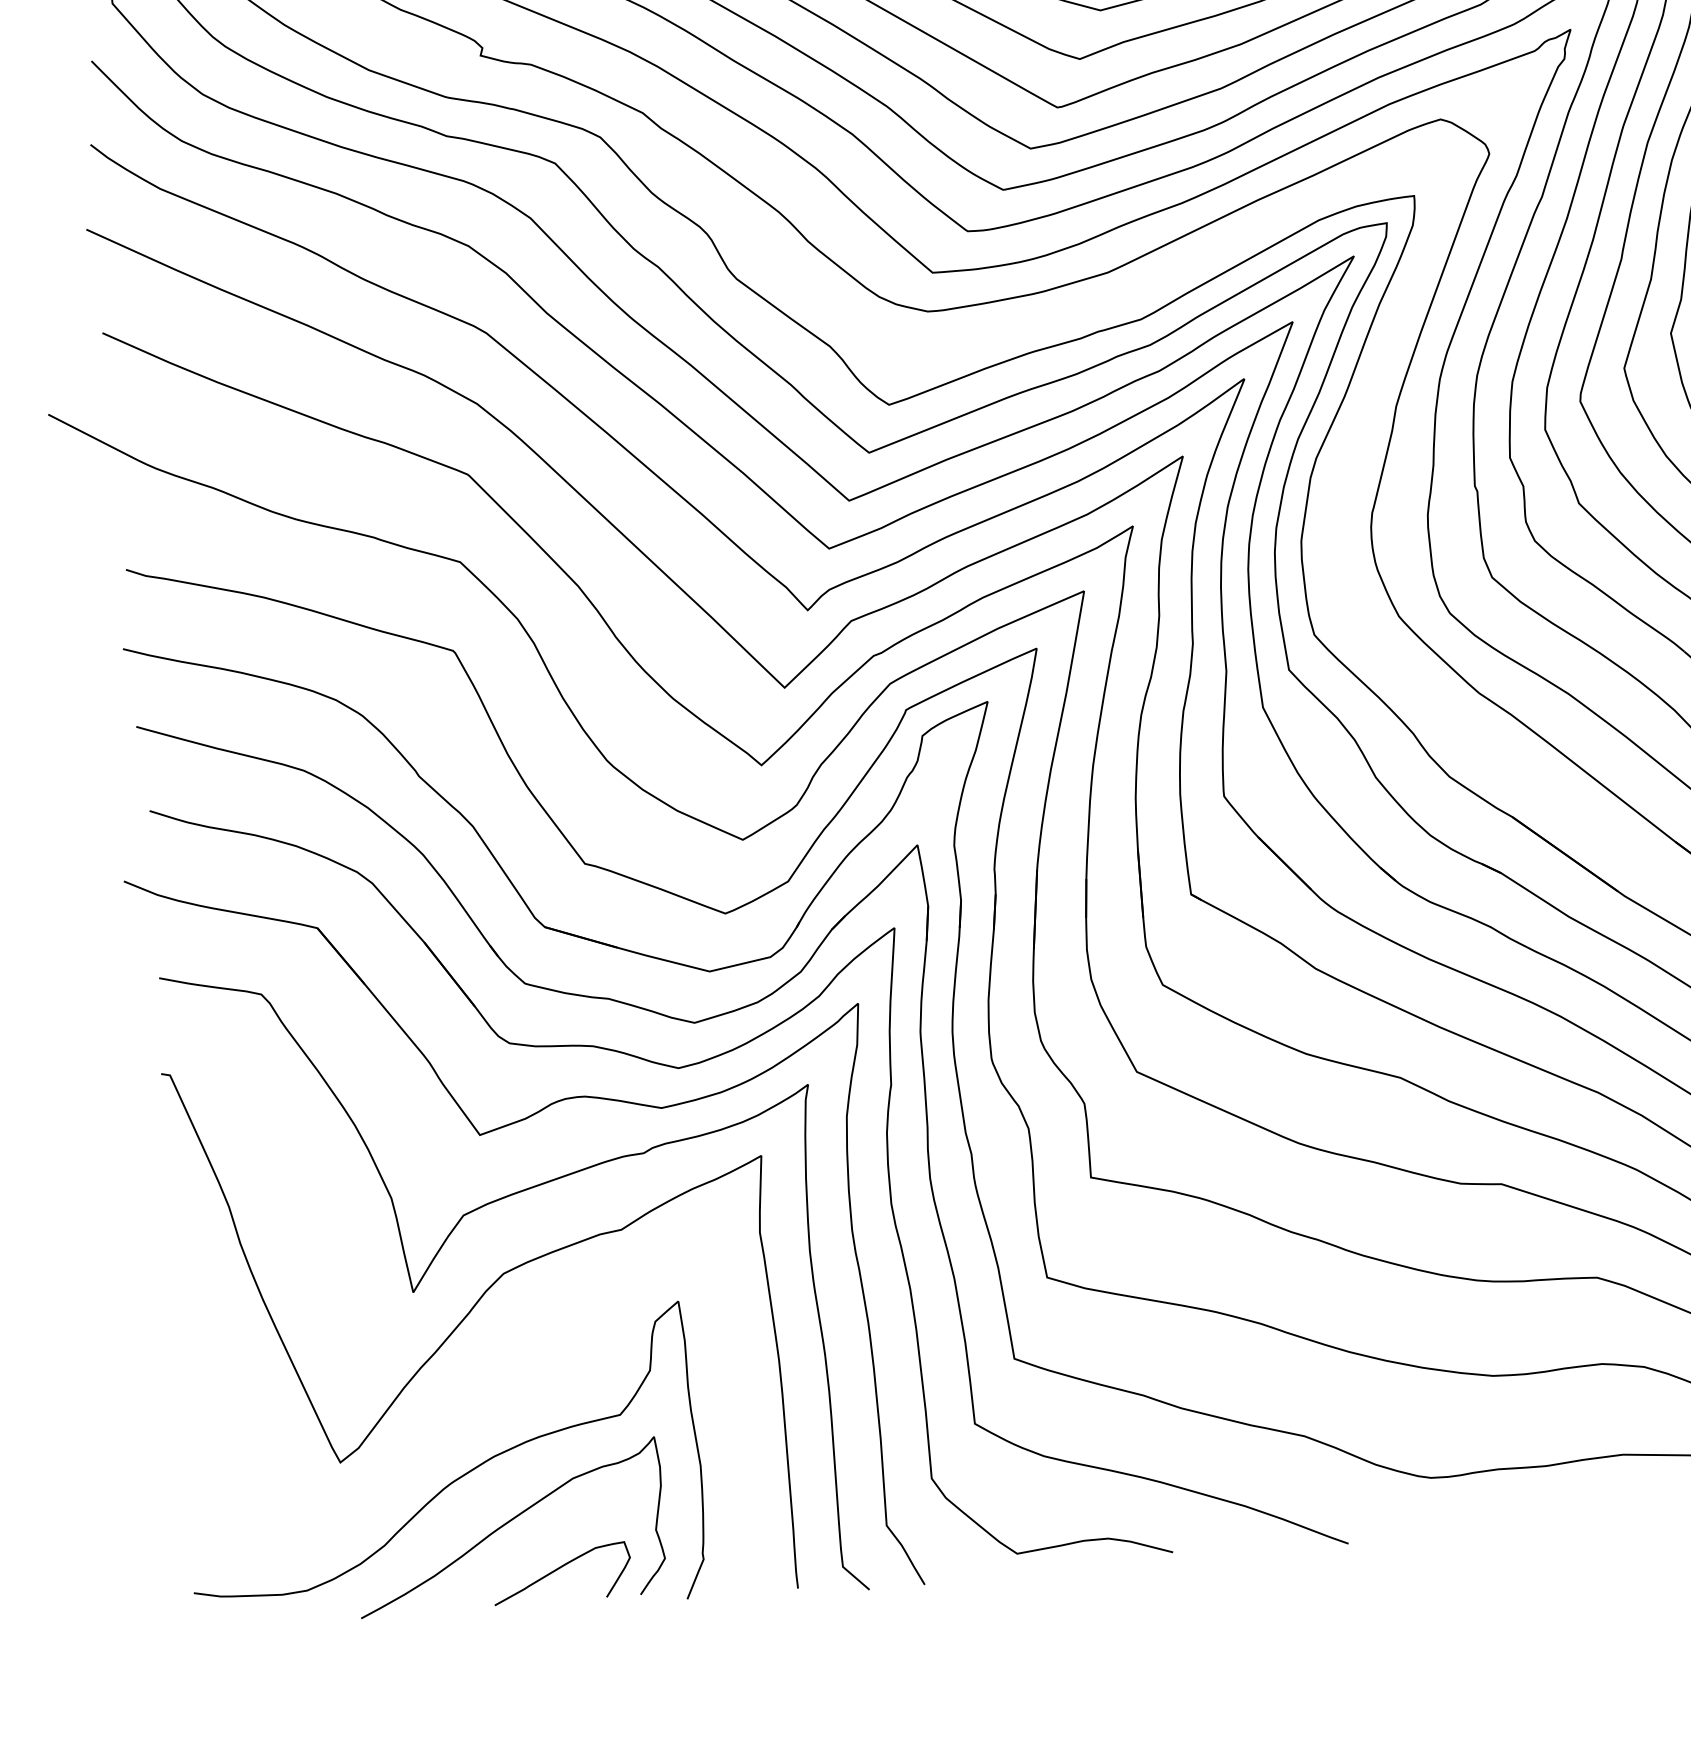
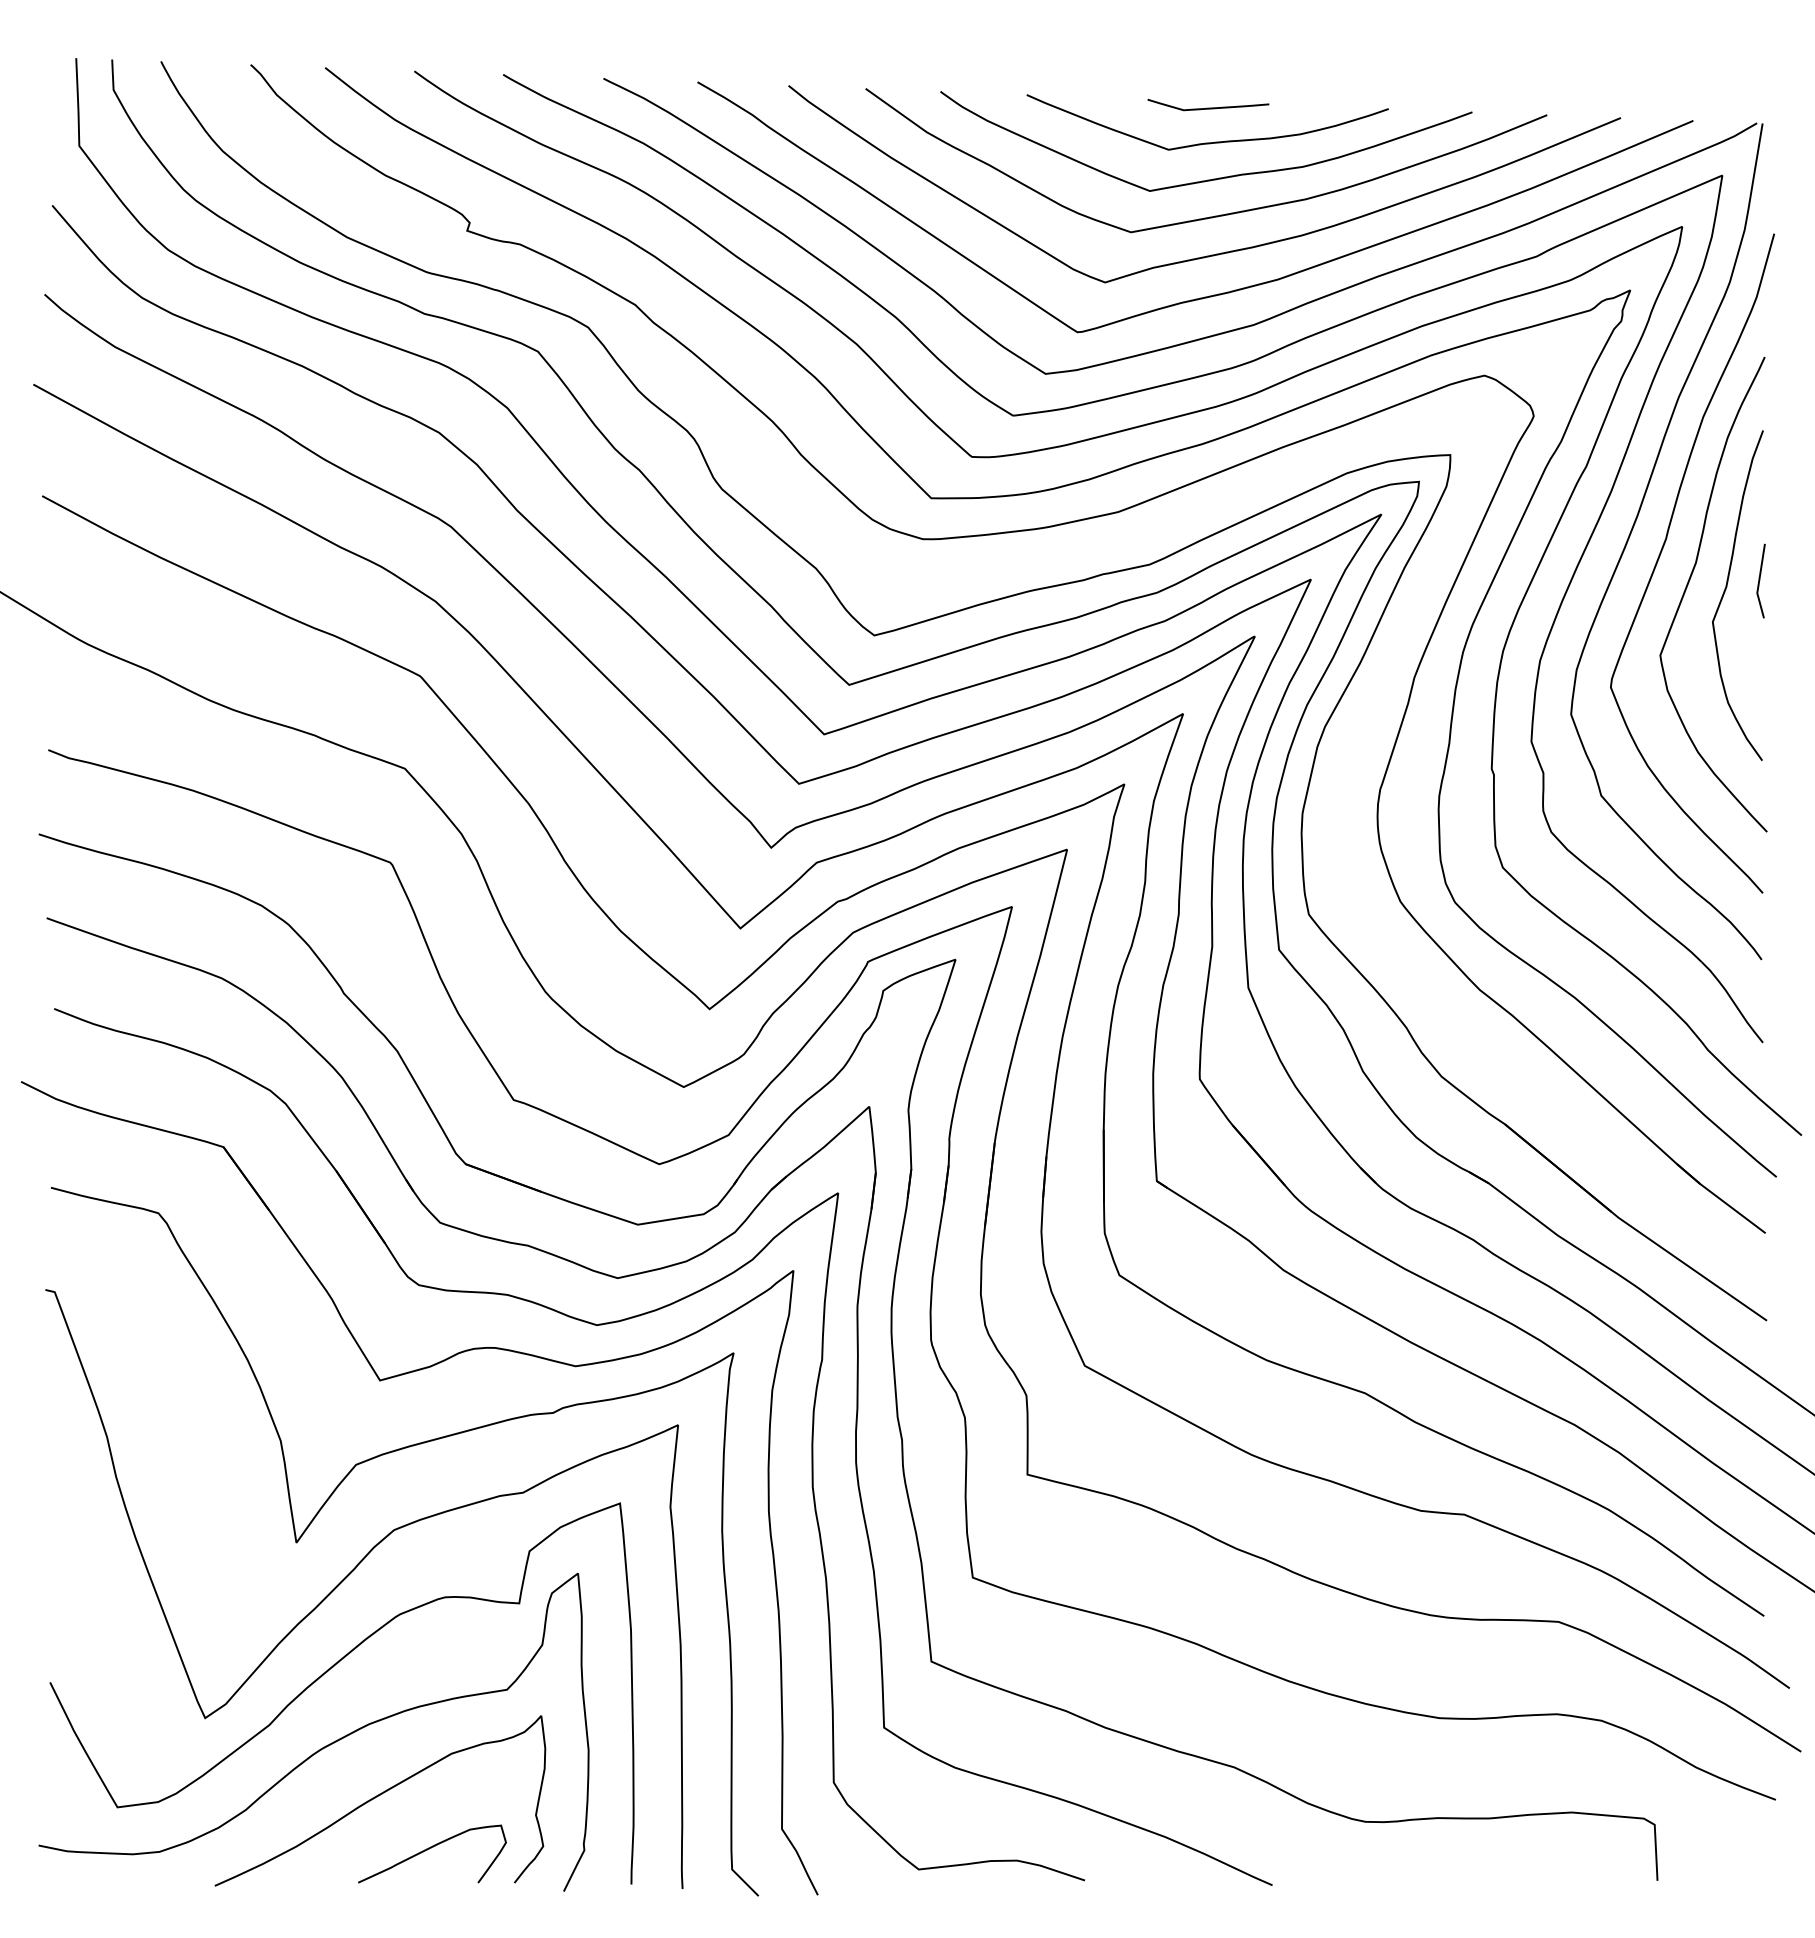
curve: (451, 1411) -> (327, 1672), added

